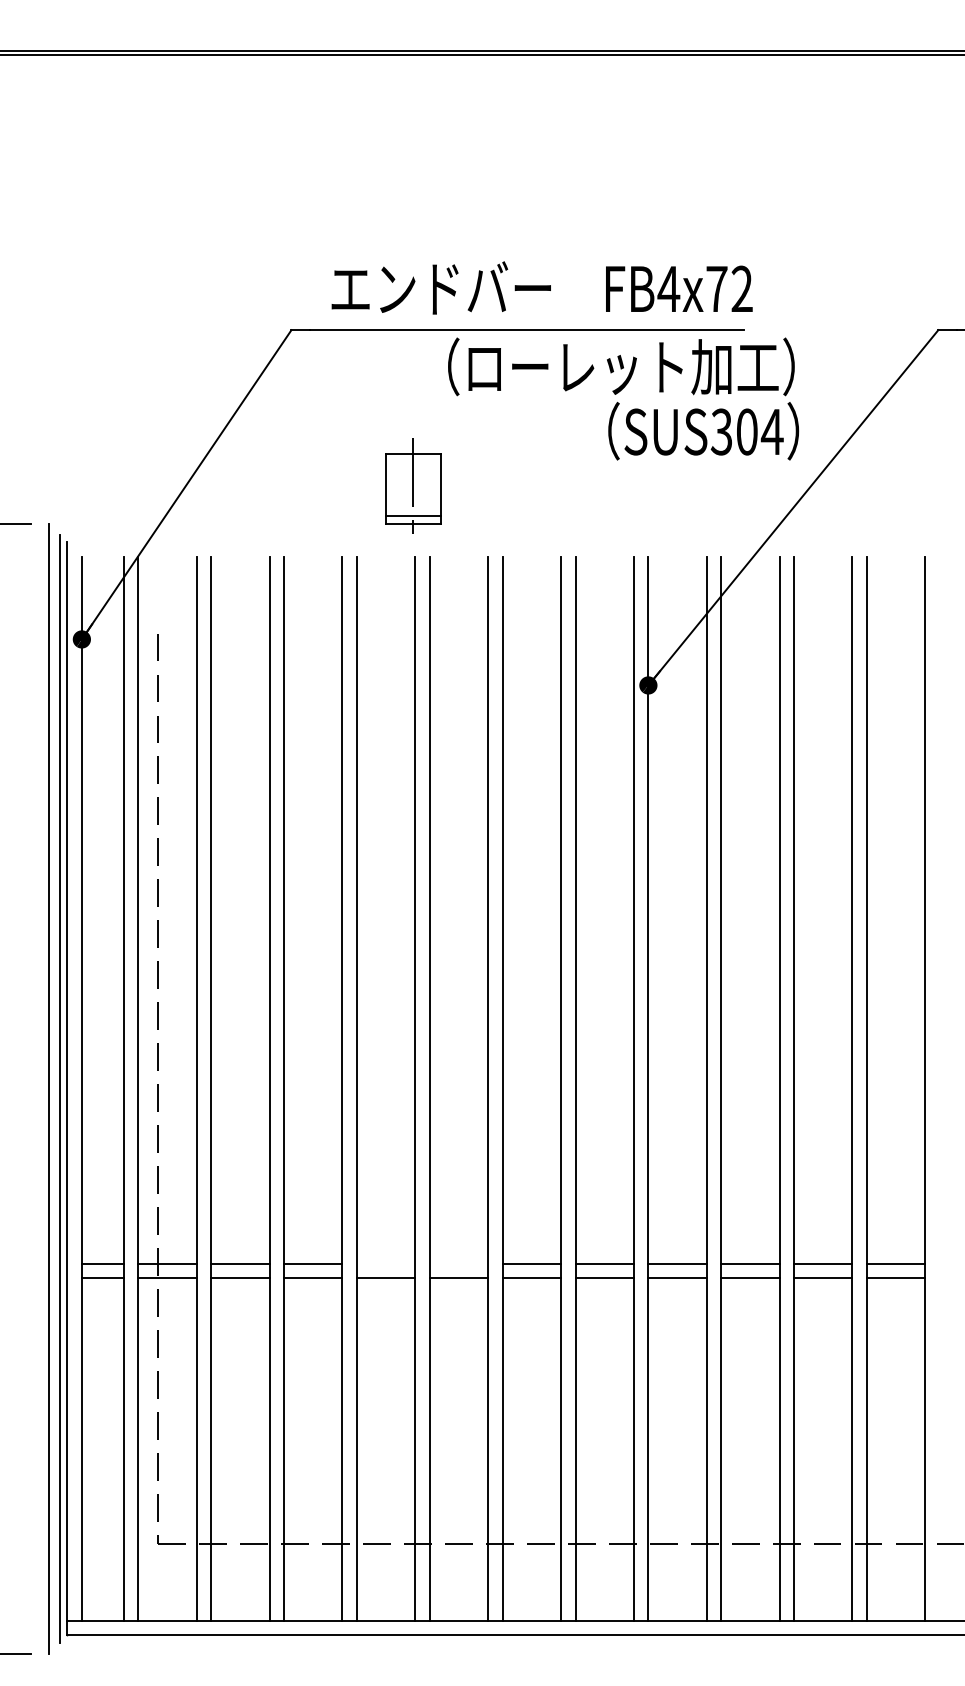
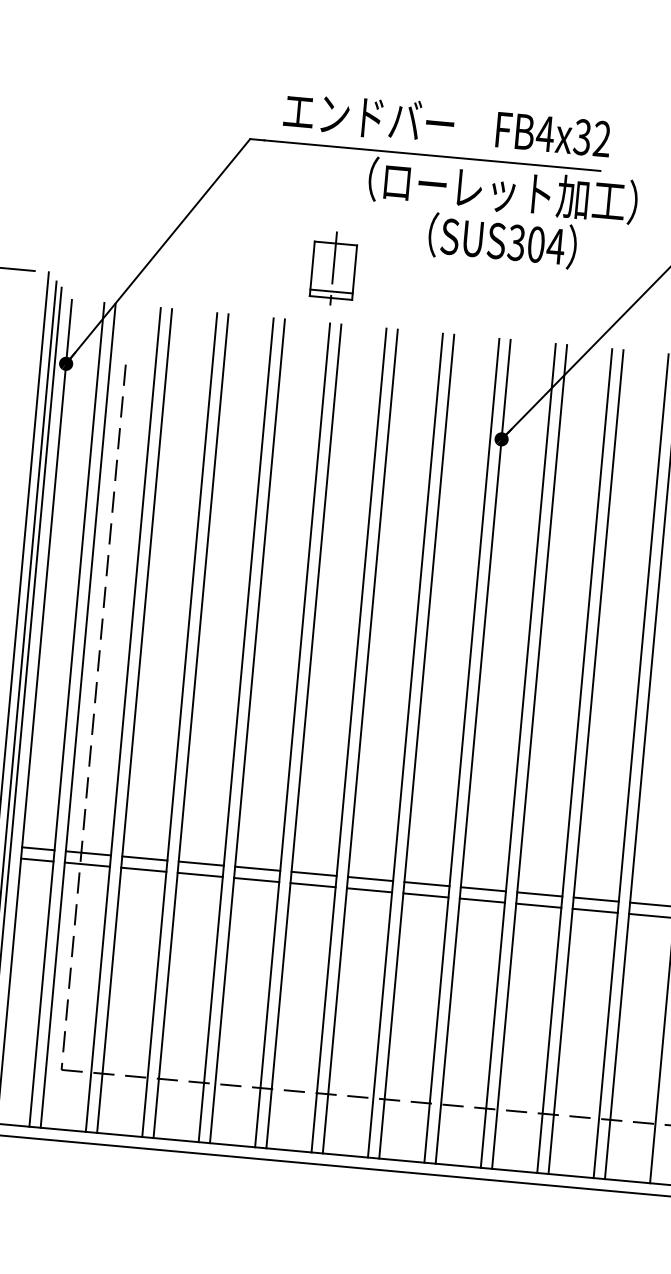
text: (716, 288) -> (582, 136), FB4x72 -> FB4x32
text: (703, 431) -> (502, 241), moved
line: (385, 1263) -> (257, 868), added
line: (458, 1263) -> (313, 873), added

